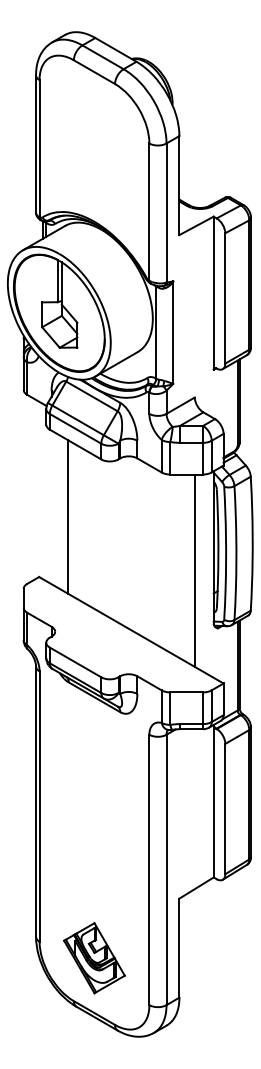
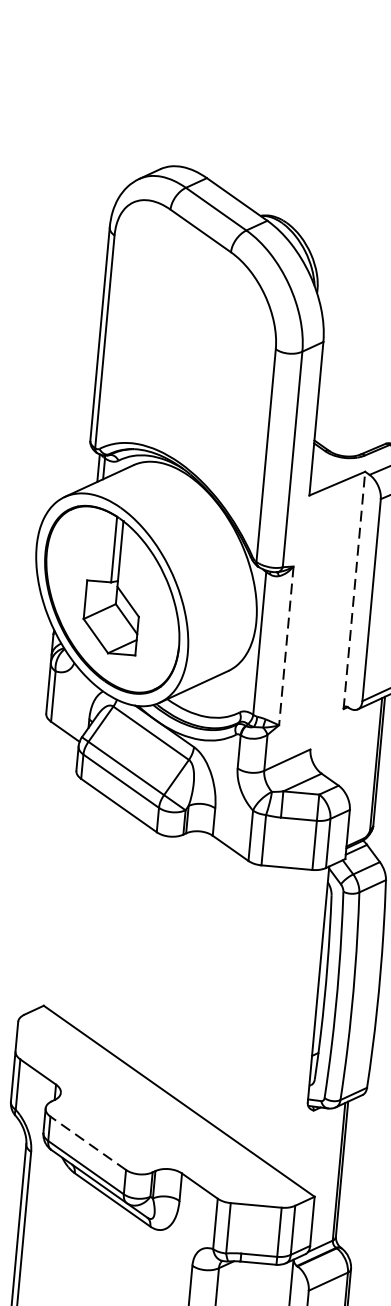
line: (213, 293) -> (354, 590), solid -> dashed
line: (173, 333) -> (286, 647), solid -> dashed
line: (67, 516) -> (96, 915), removed
line: (194, 570) -> (285, 1017), removed
line: (75, 662) -> (88, 1143), solid -> dashed

